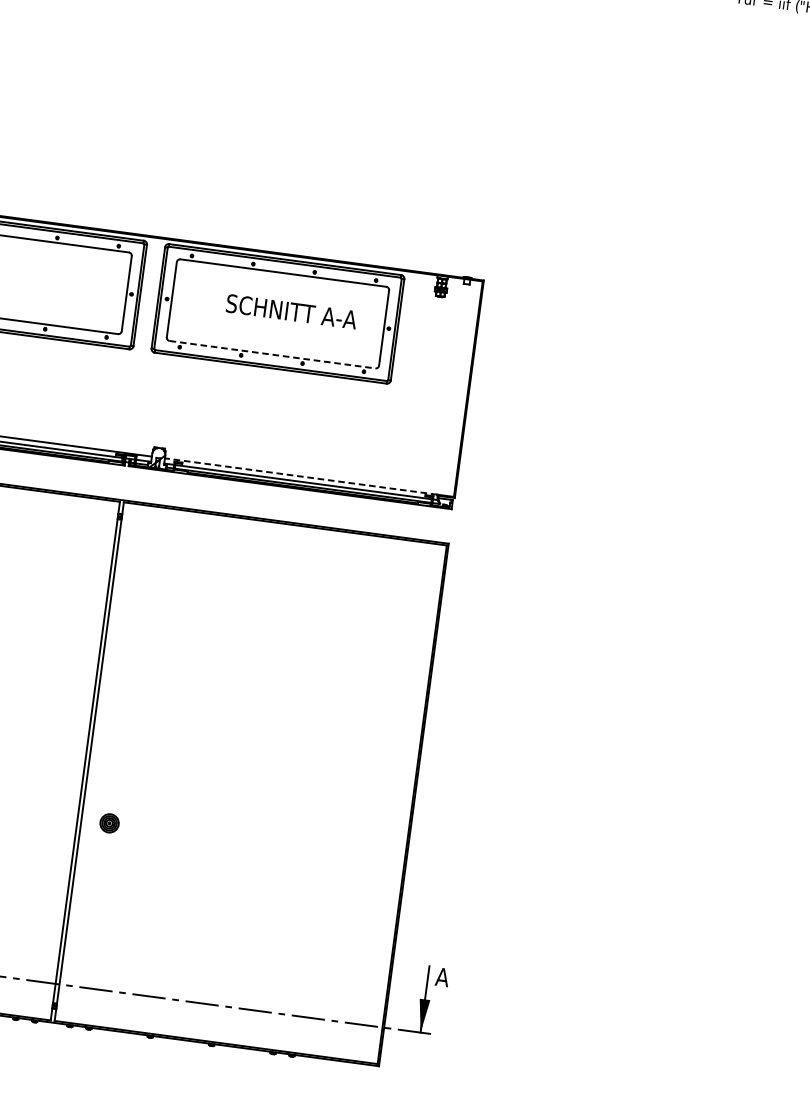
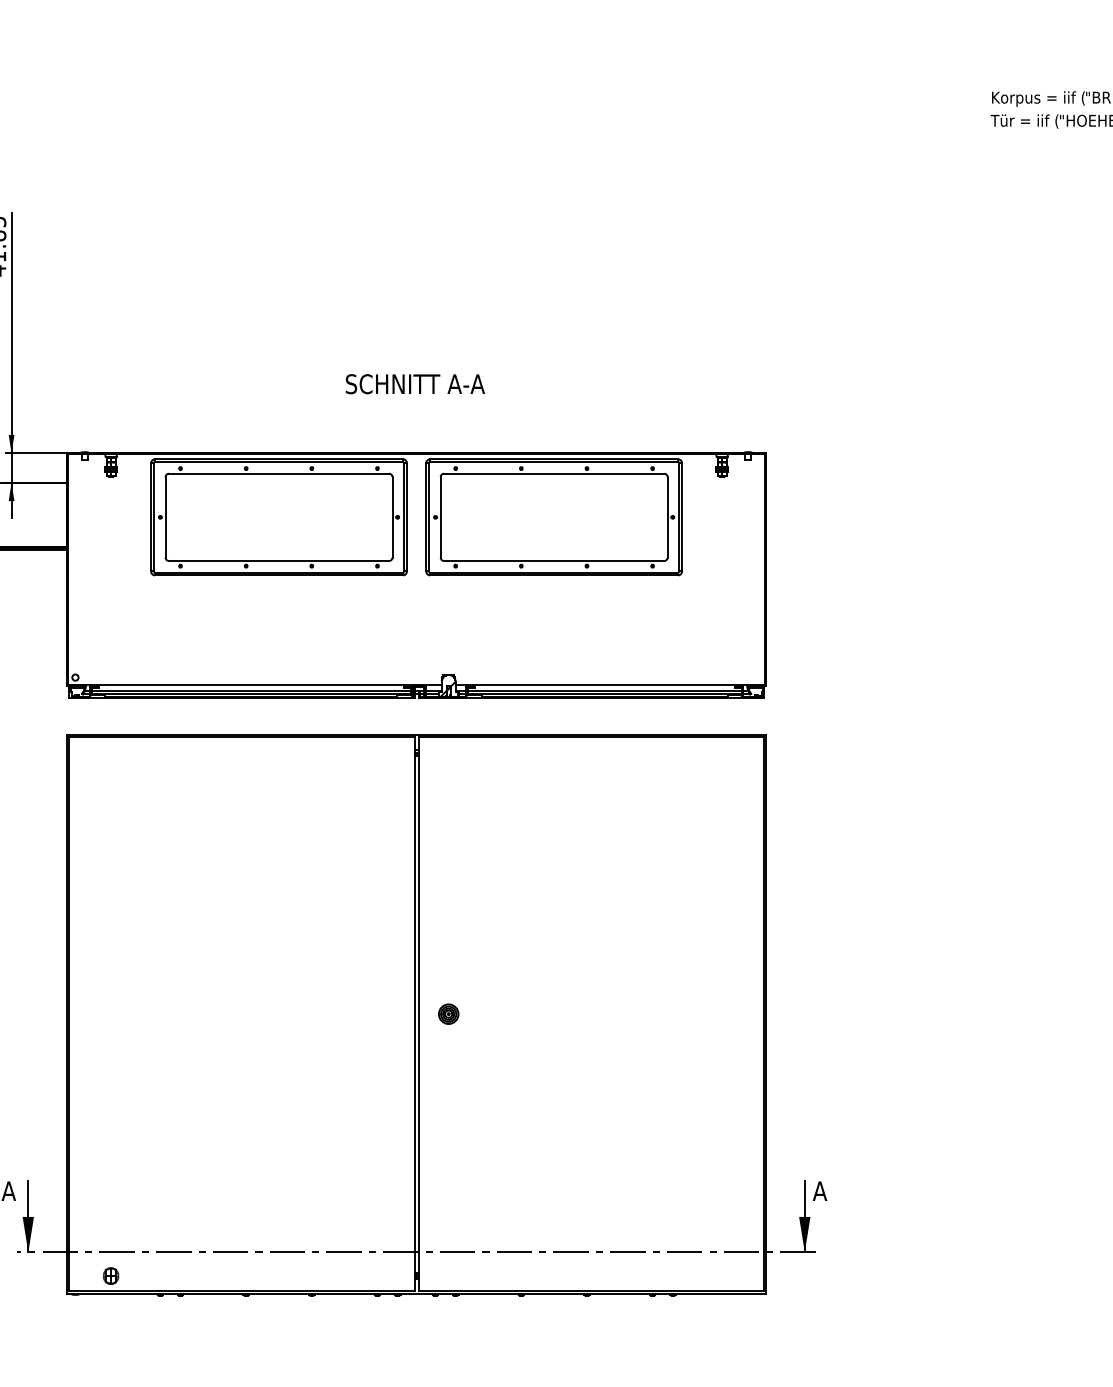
text: (291, 312) -> (415, 384), moved
line: (272, 355) -> (554, 561), dashed -> solid
line: (301, 476) -> (601, 684), dashed -> solid
part: (109, 822) -> (448, 1013), moved

